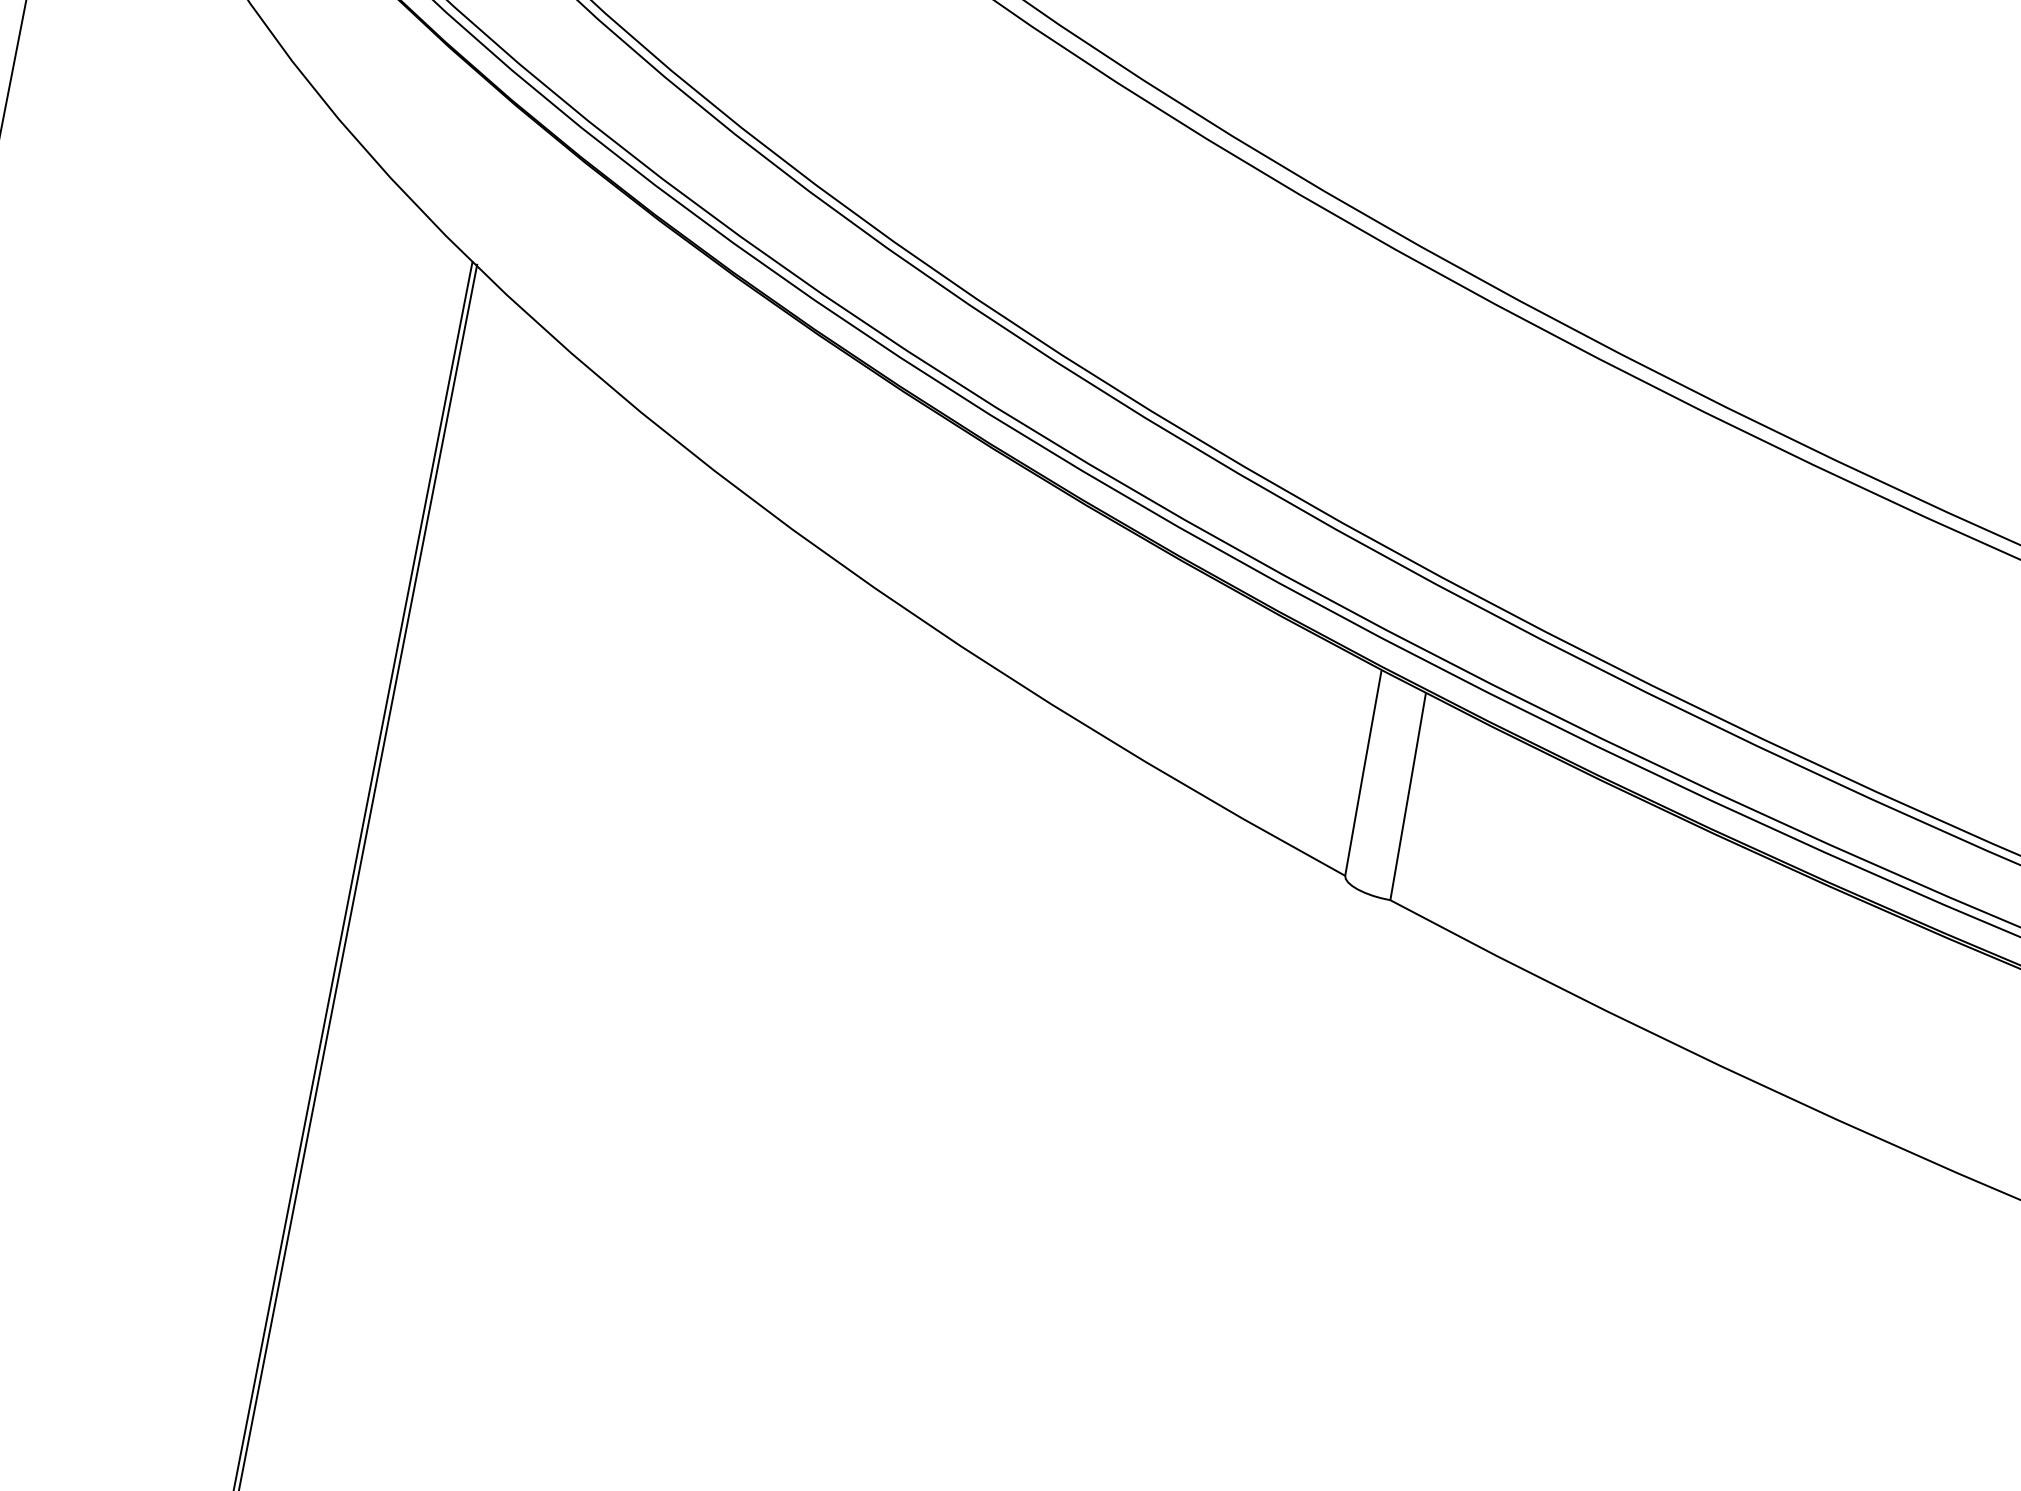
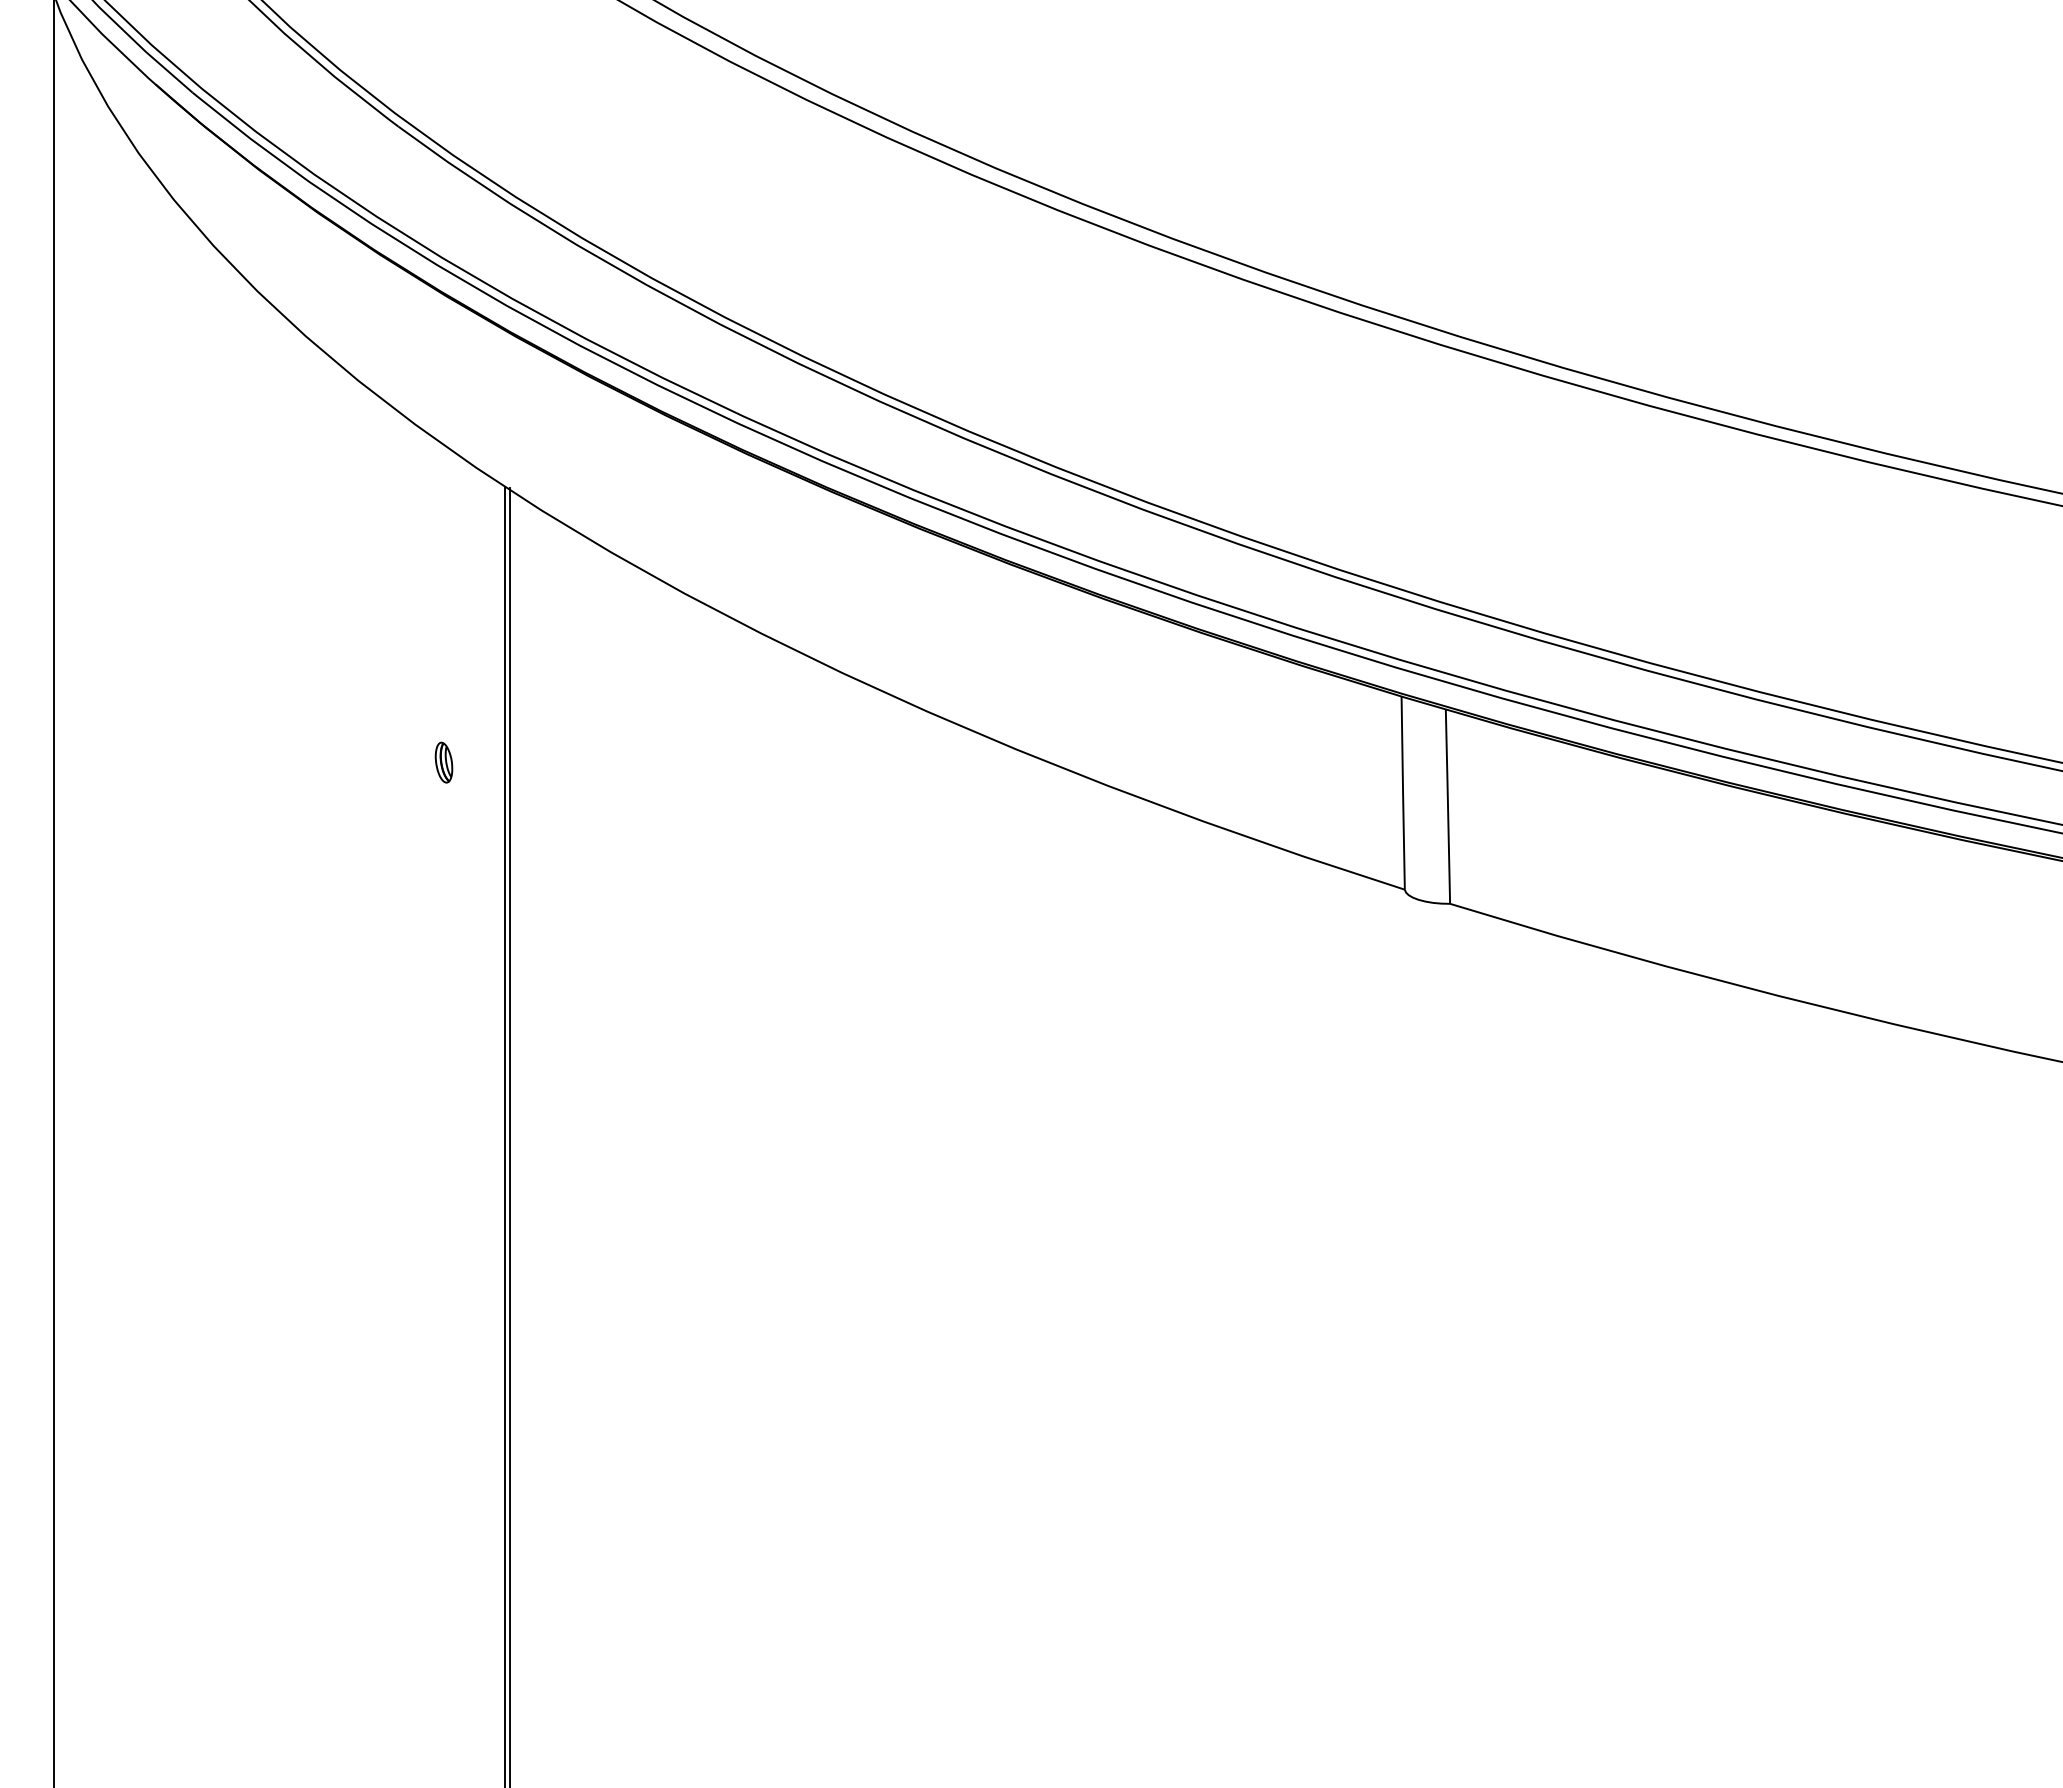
part: (350, 542) -> (443, 762), added

